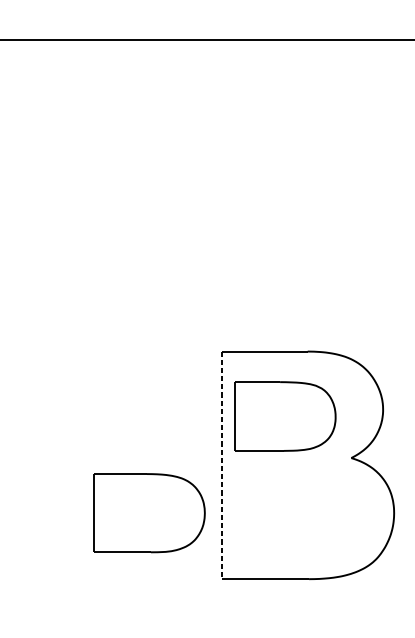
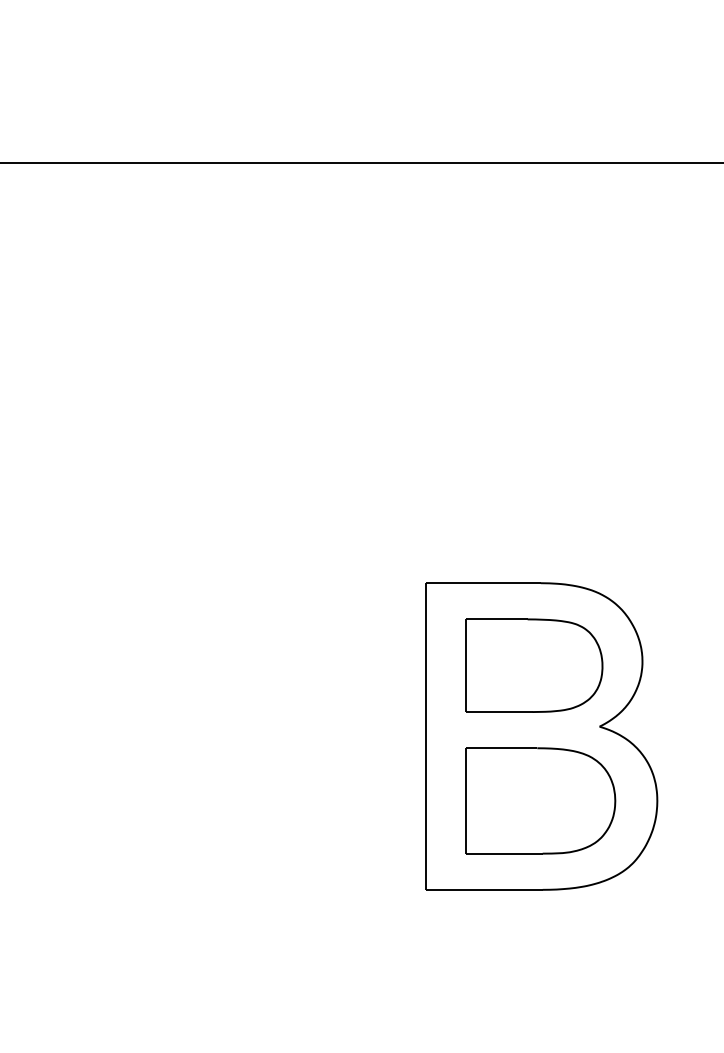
part: (285, 416) -> (534, 665), moved
line: (222, 466) -> (425, 737), dashed -> solid
part: (149, 512) -> (540, 800), moved

